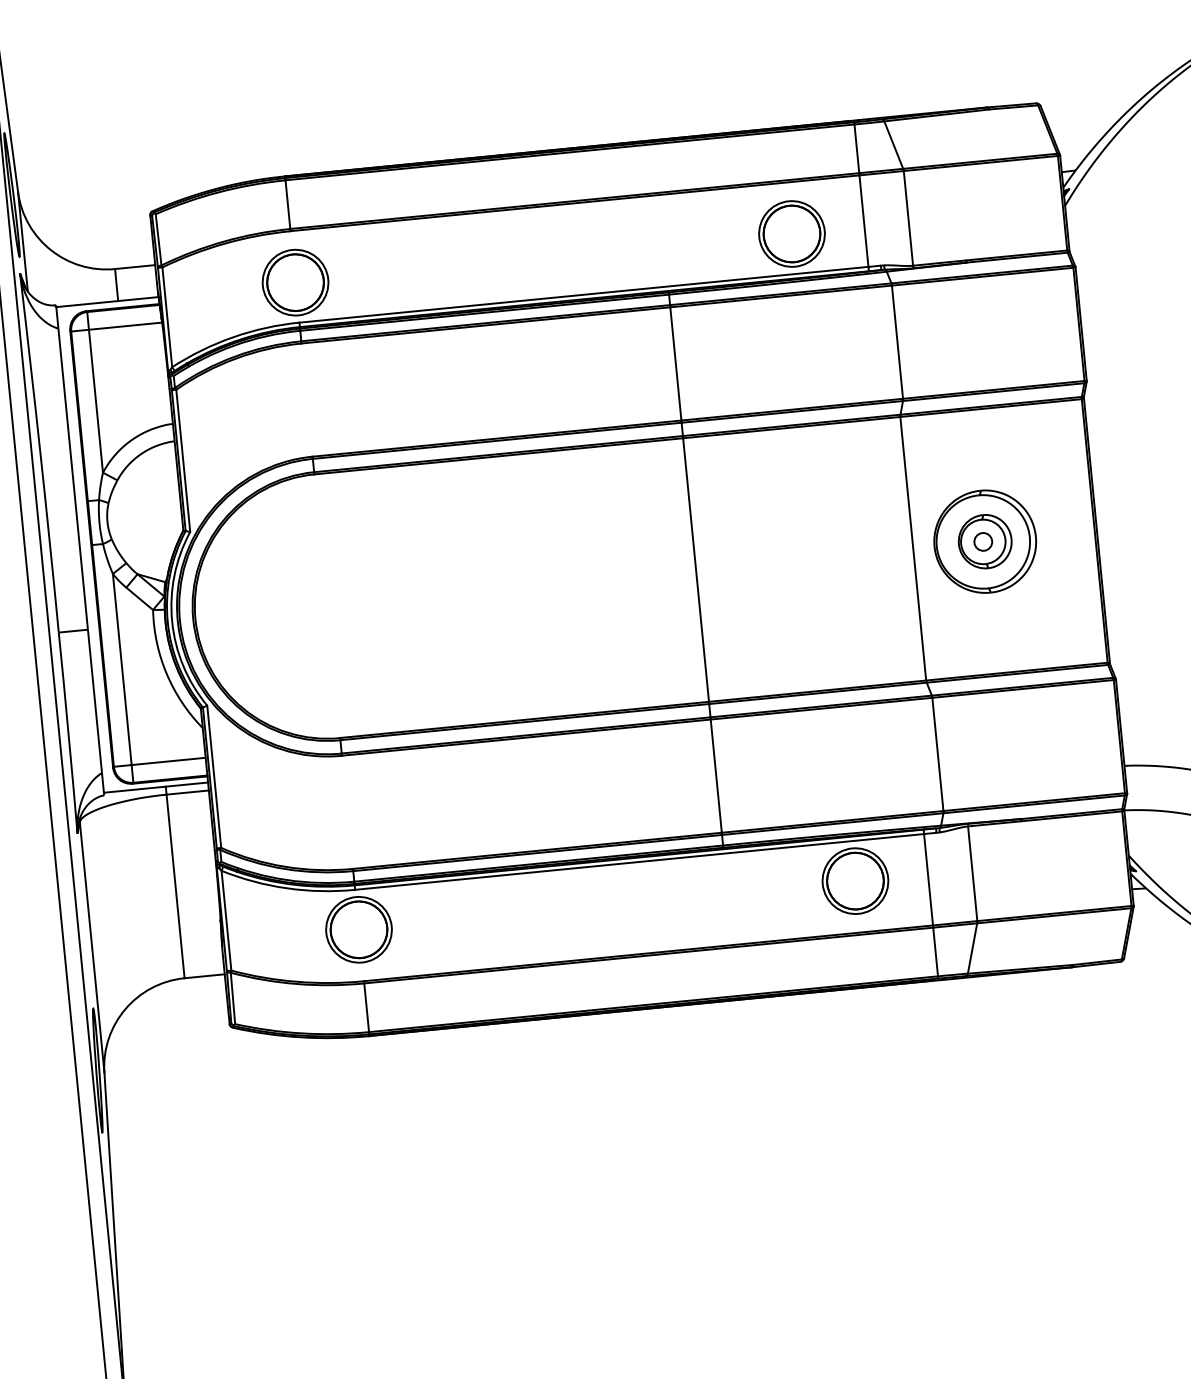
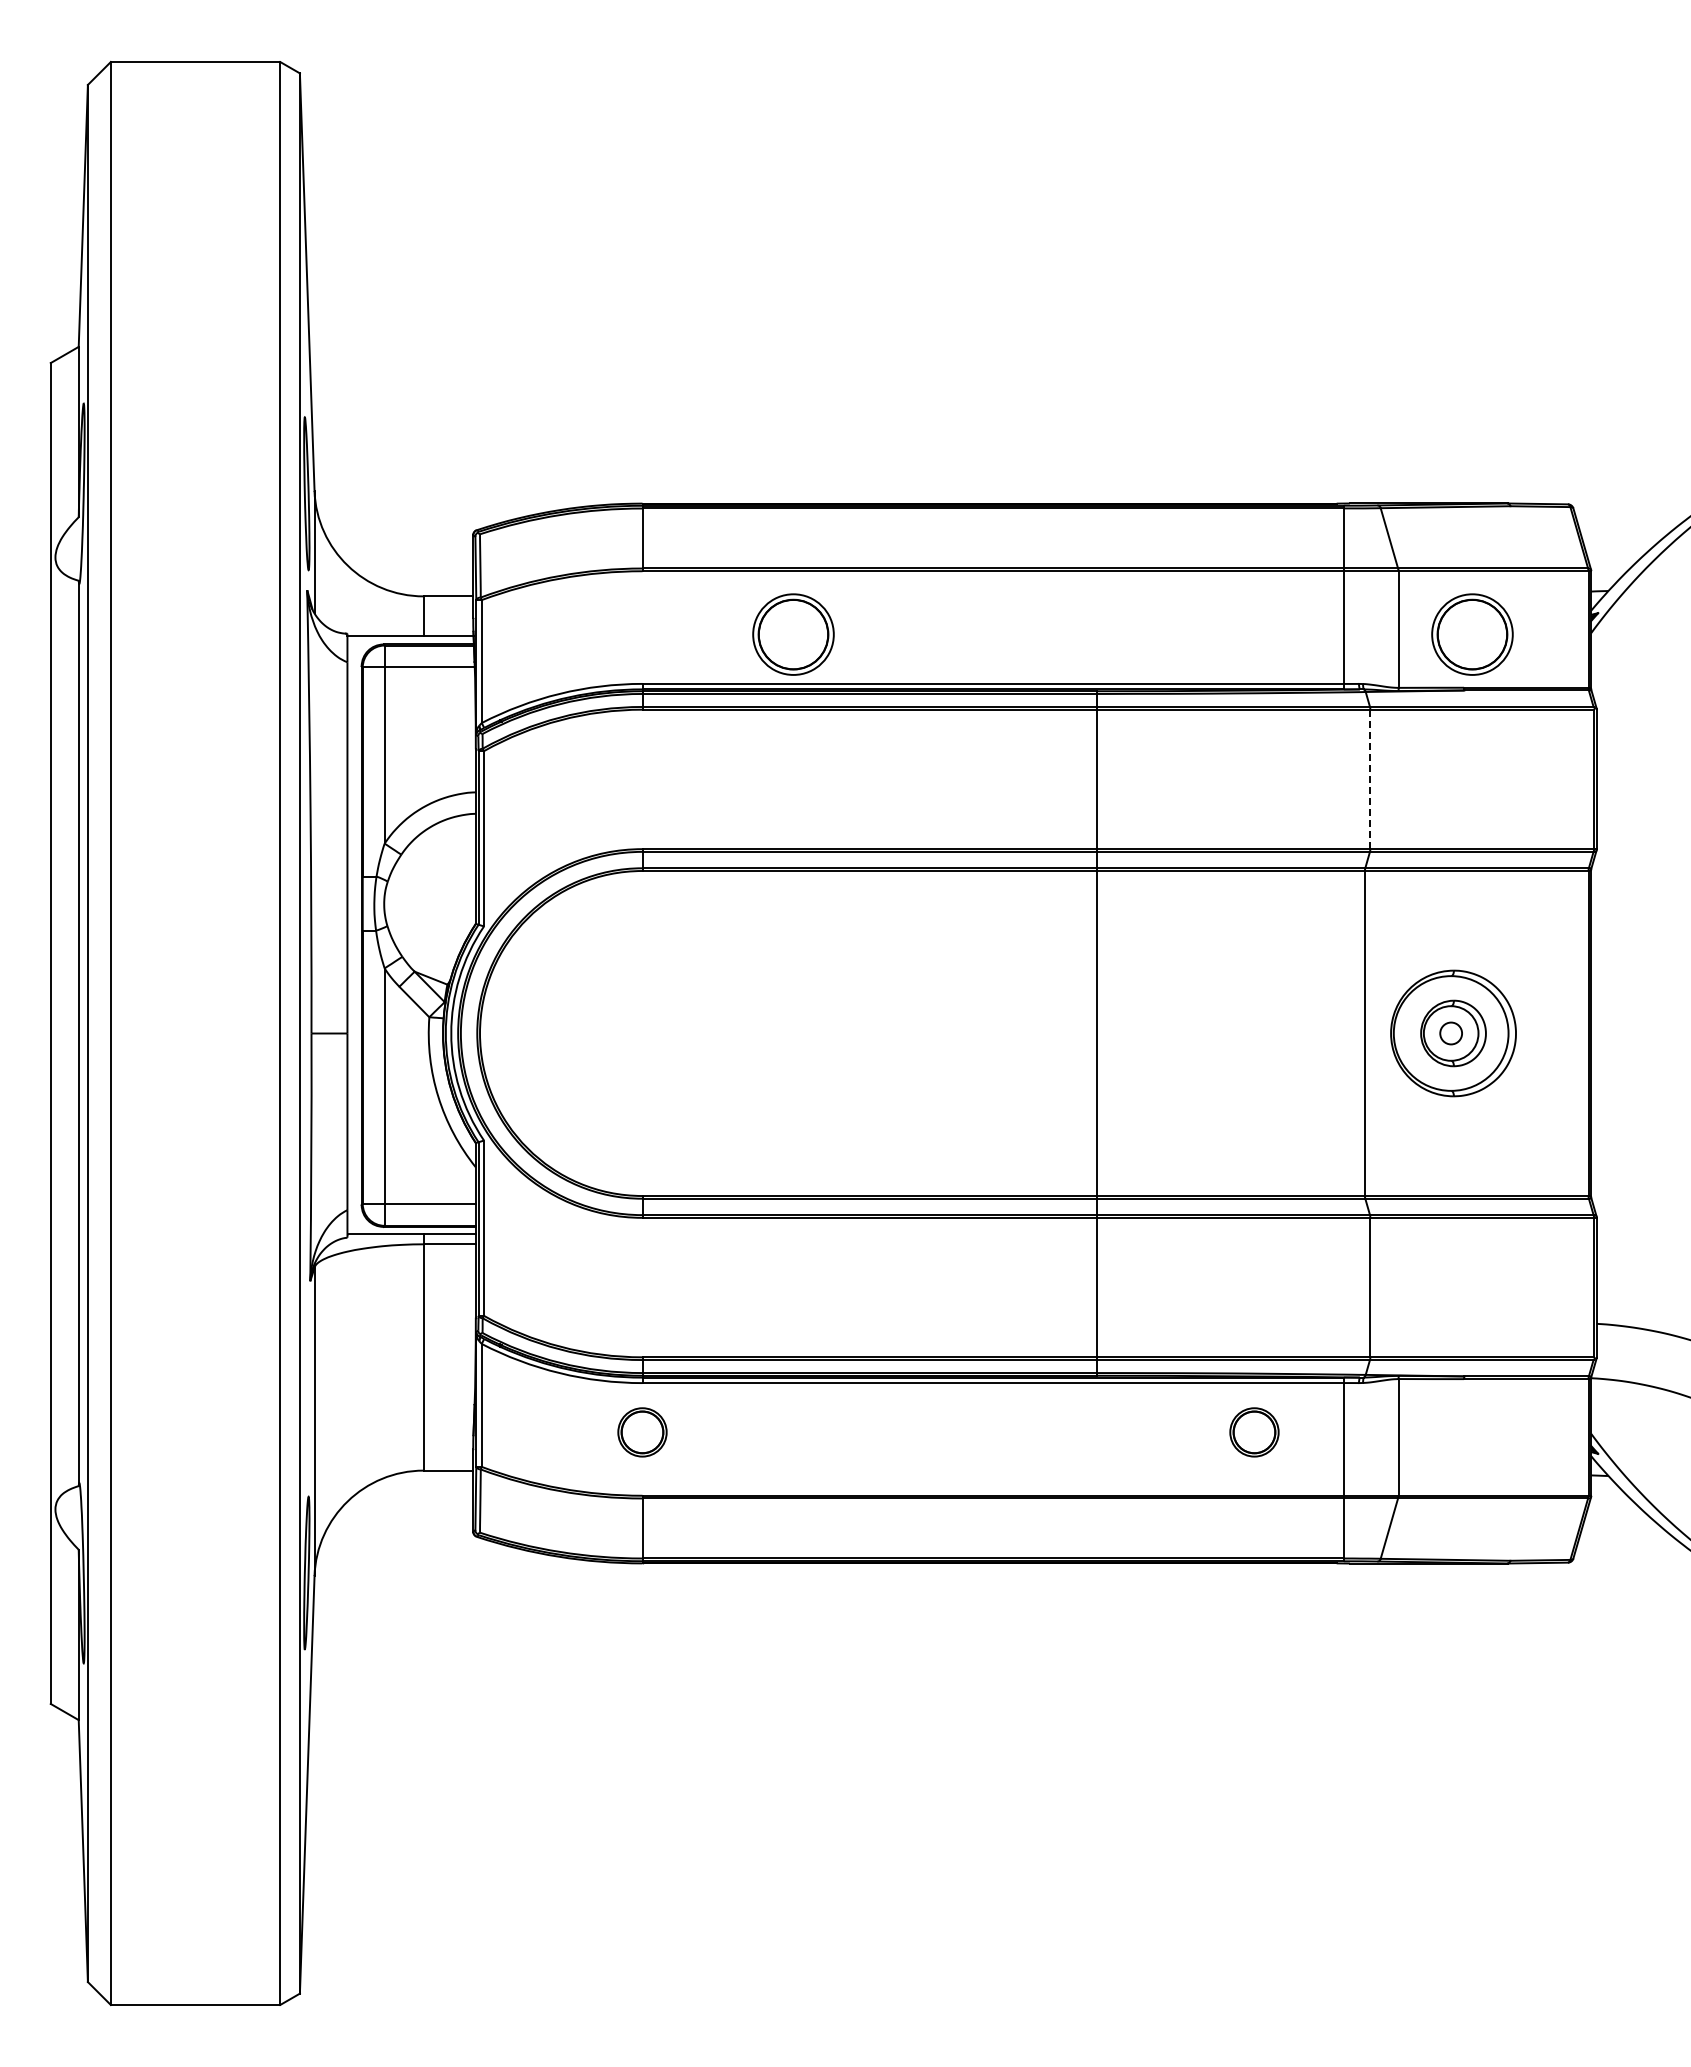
part: (792, 233) -> (1472, 634), moved
part: (295, 282) -> (793, 634), moved
line: (897, 342) -> (1370, 779), solid -> dashed
part: (855, 881) -> (1254, 1432), size x0.6
part: (359, 929) -> (642, 1432), size x0.6

